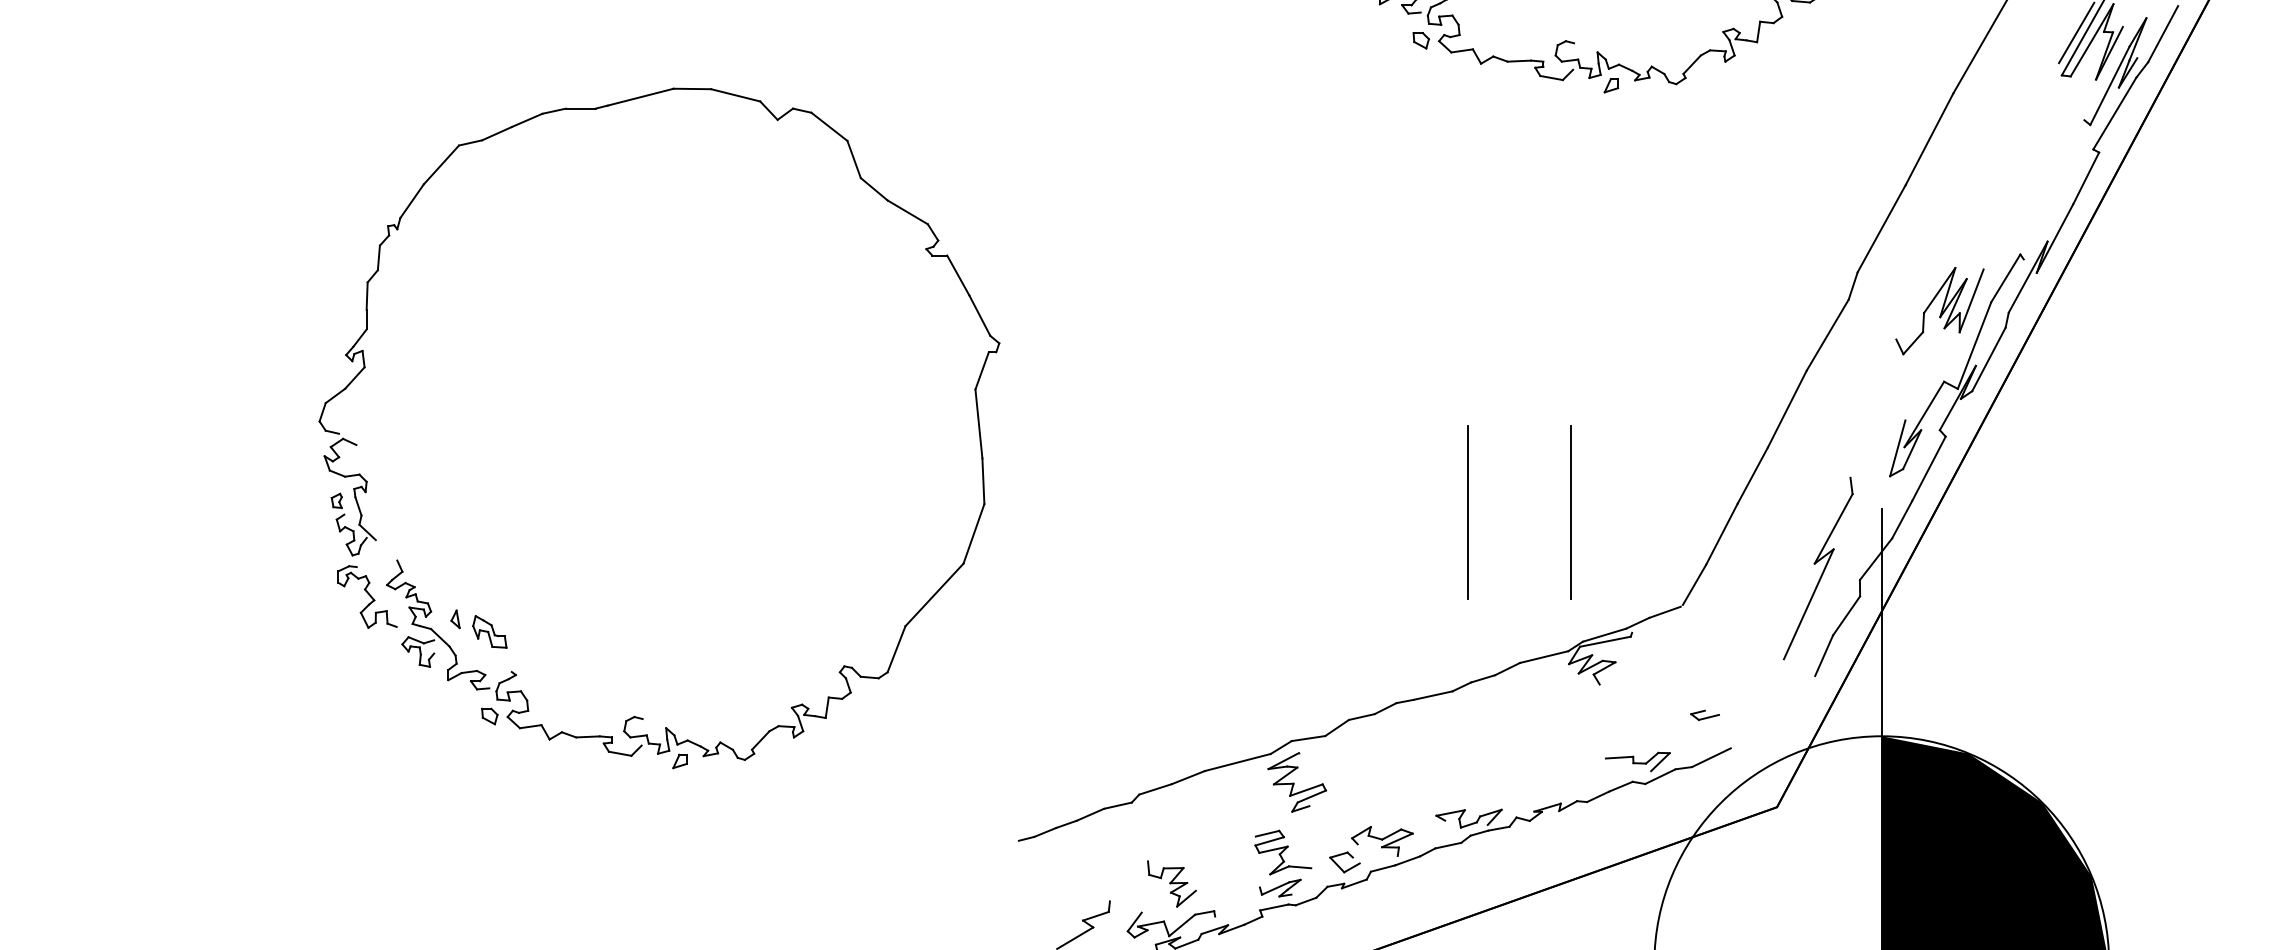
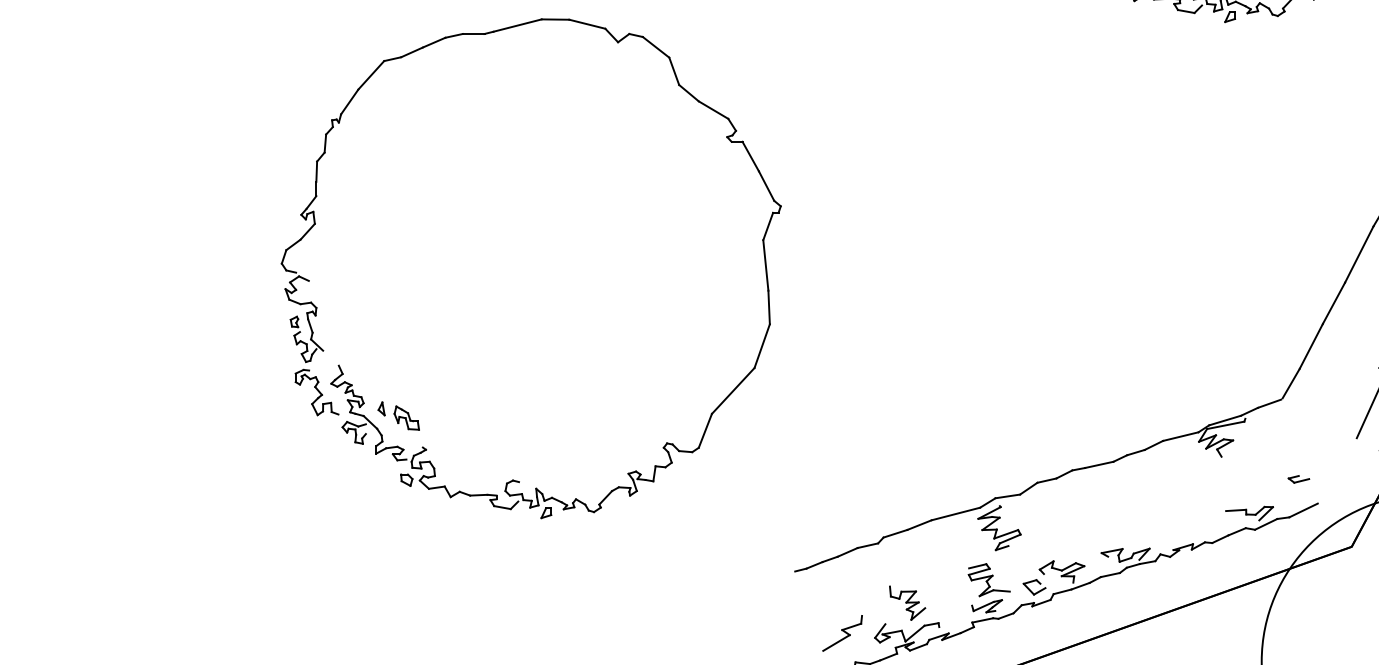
line: (1467, 512) -> (1124, 330), removed
line: (1571, 512) -> (1200, 330), removed

